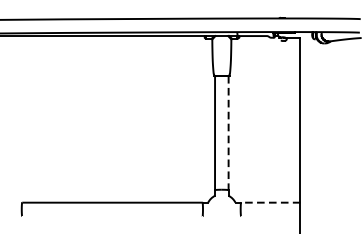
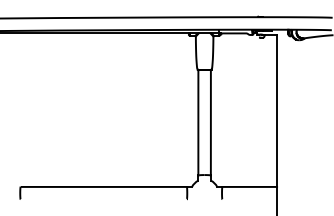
line: (228, 132) -> (210, 122), dashed -> solid
line: (270, 202) -> (249, 186), dashed -> solid

